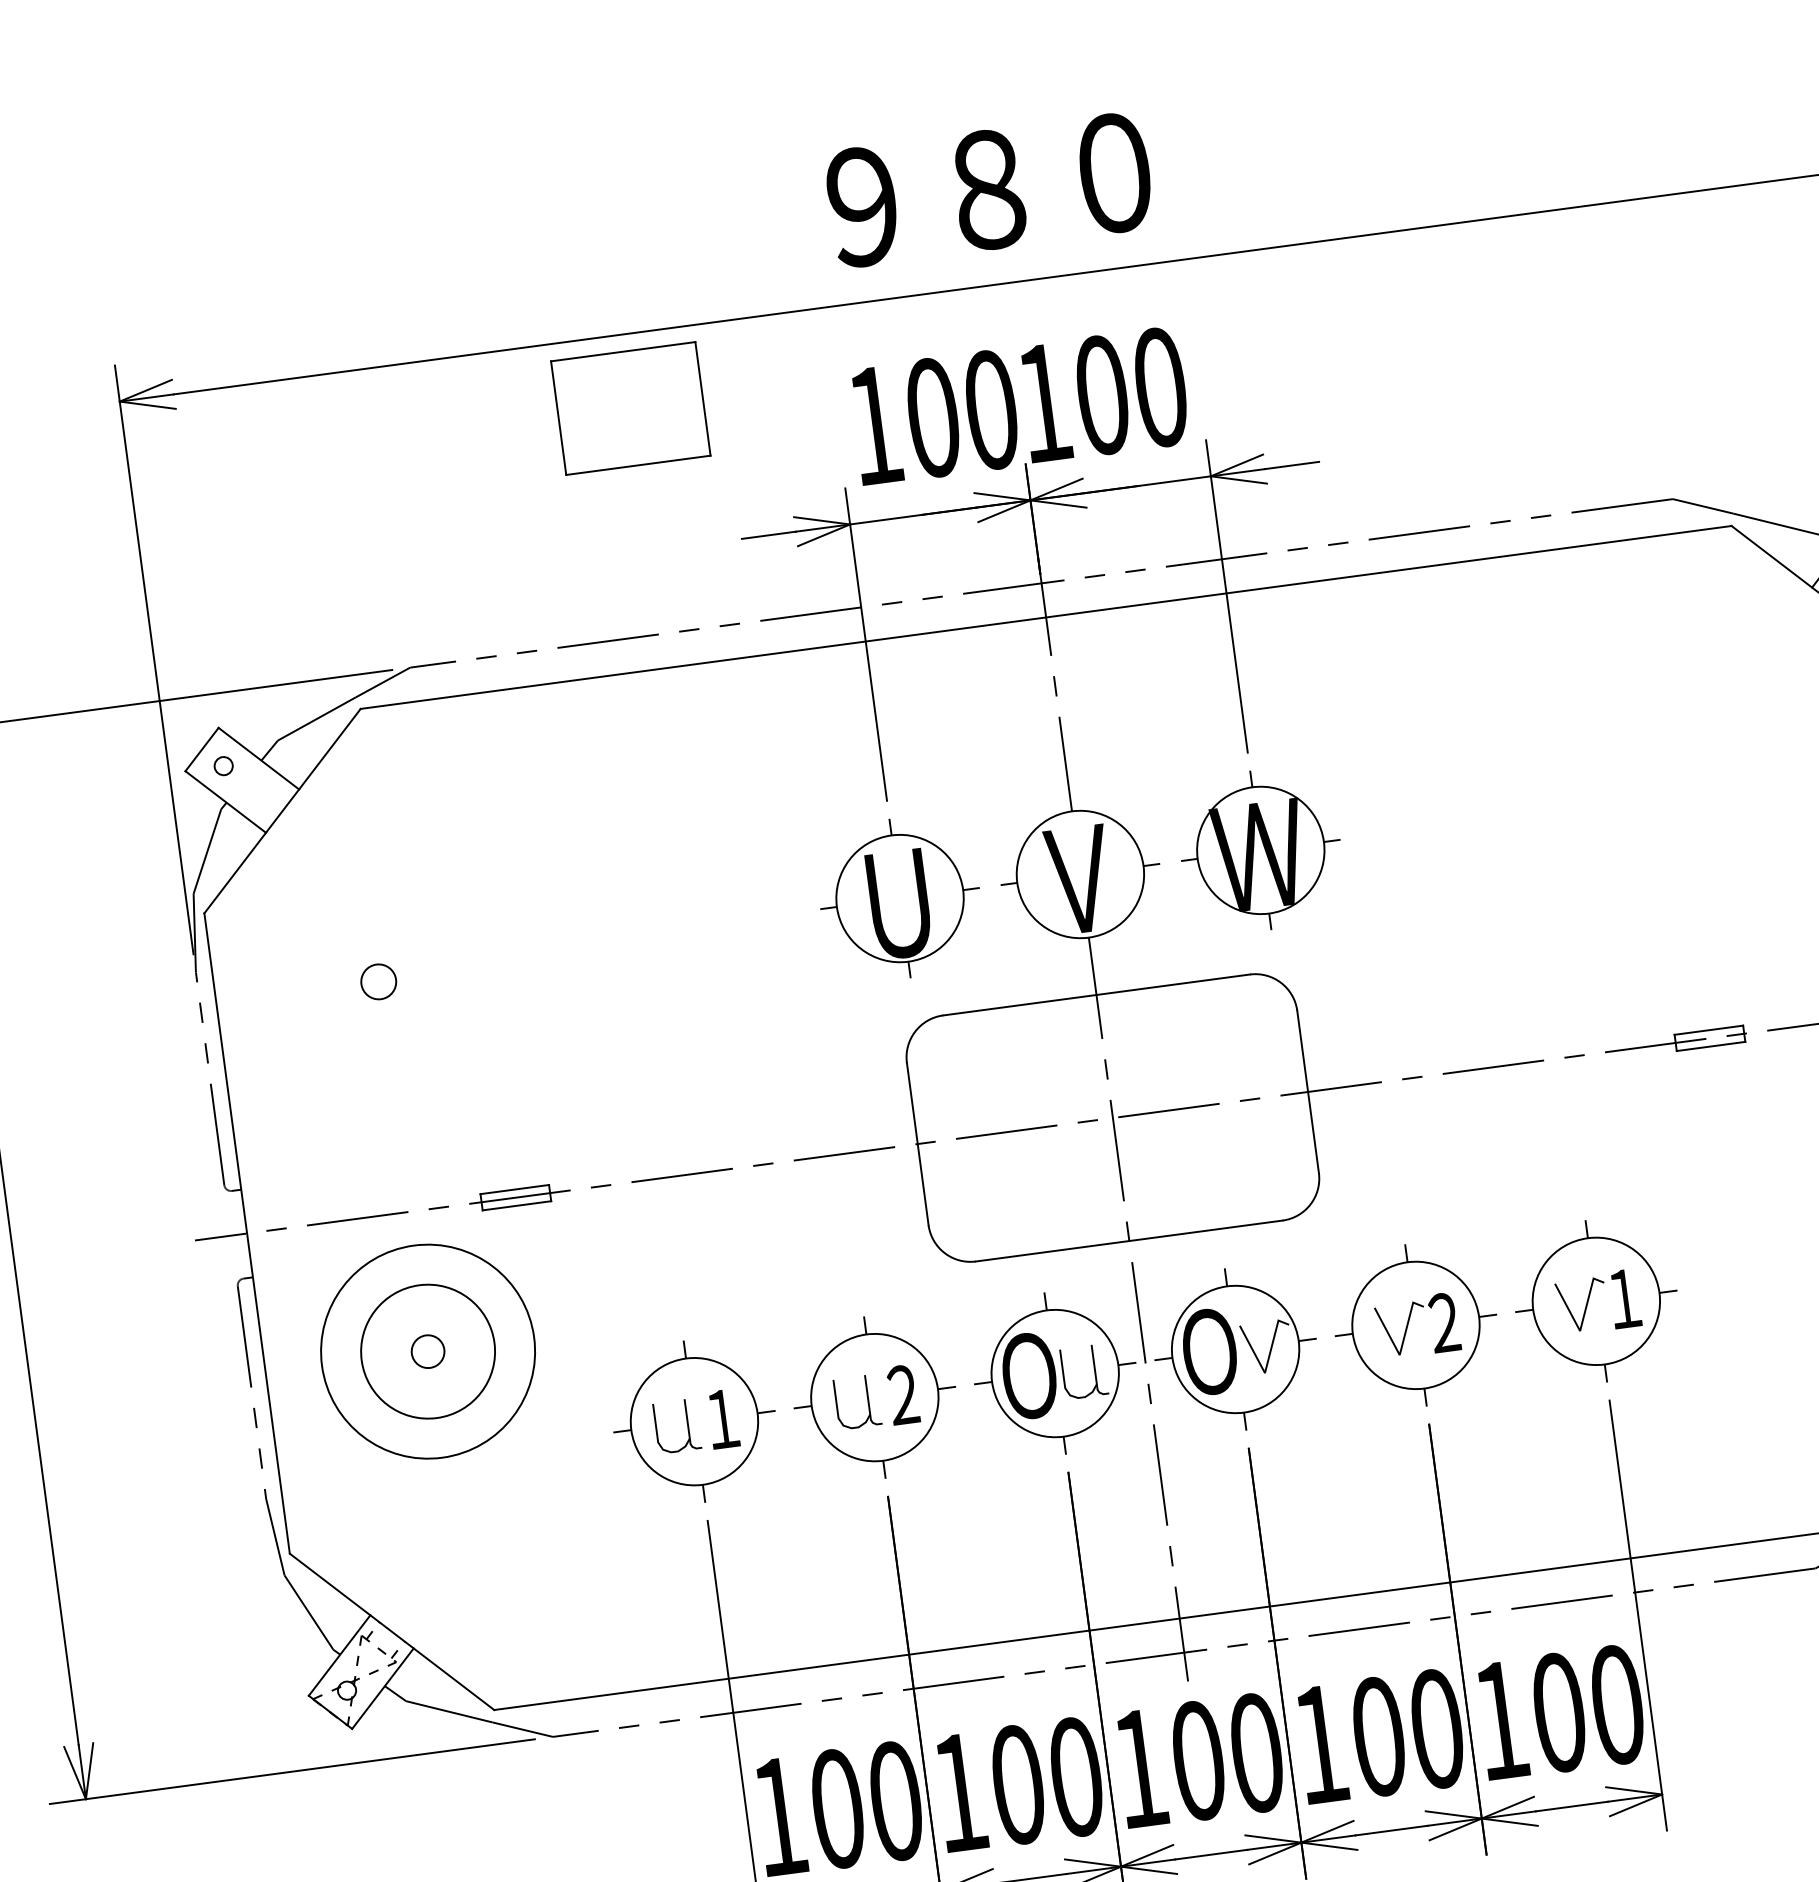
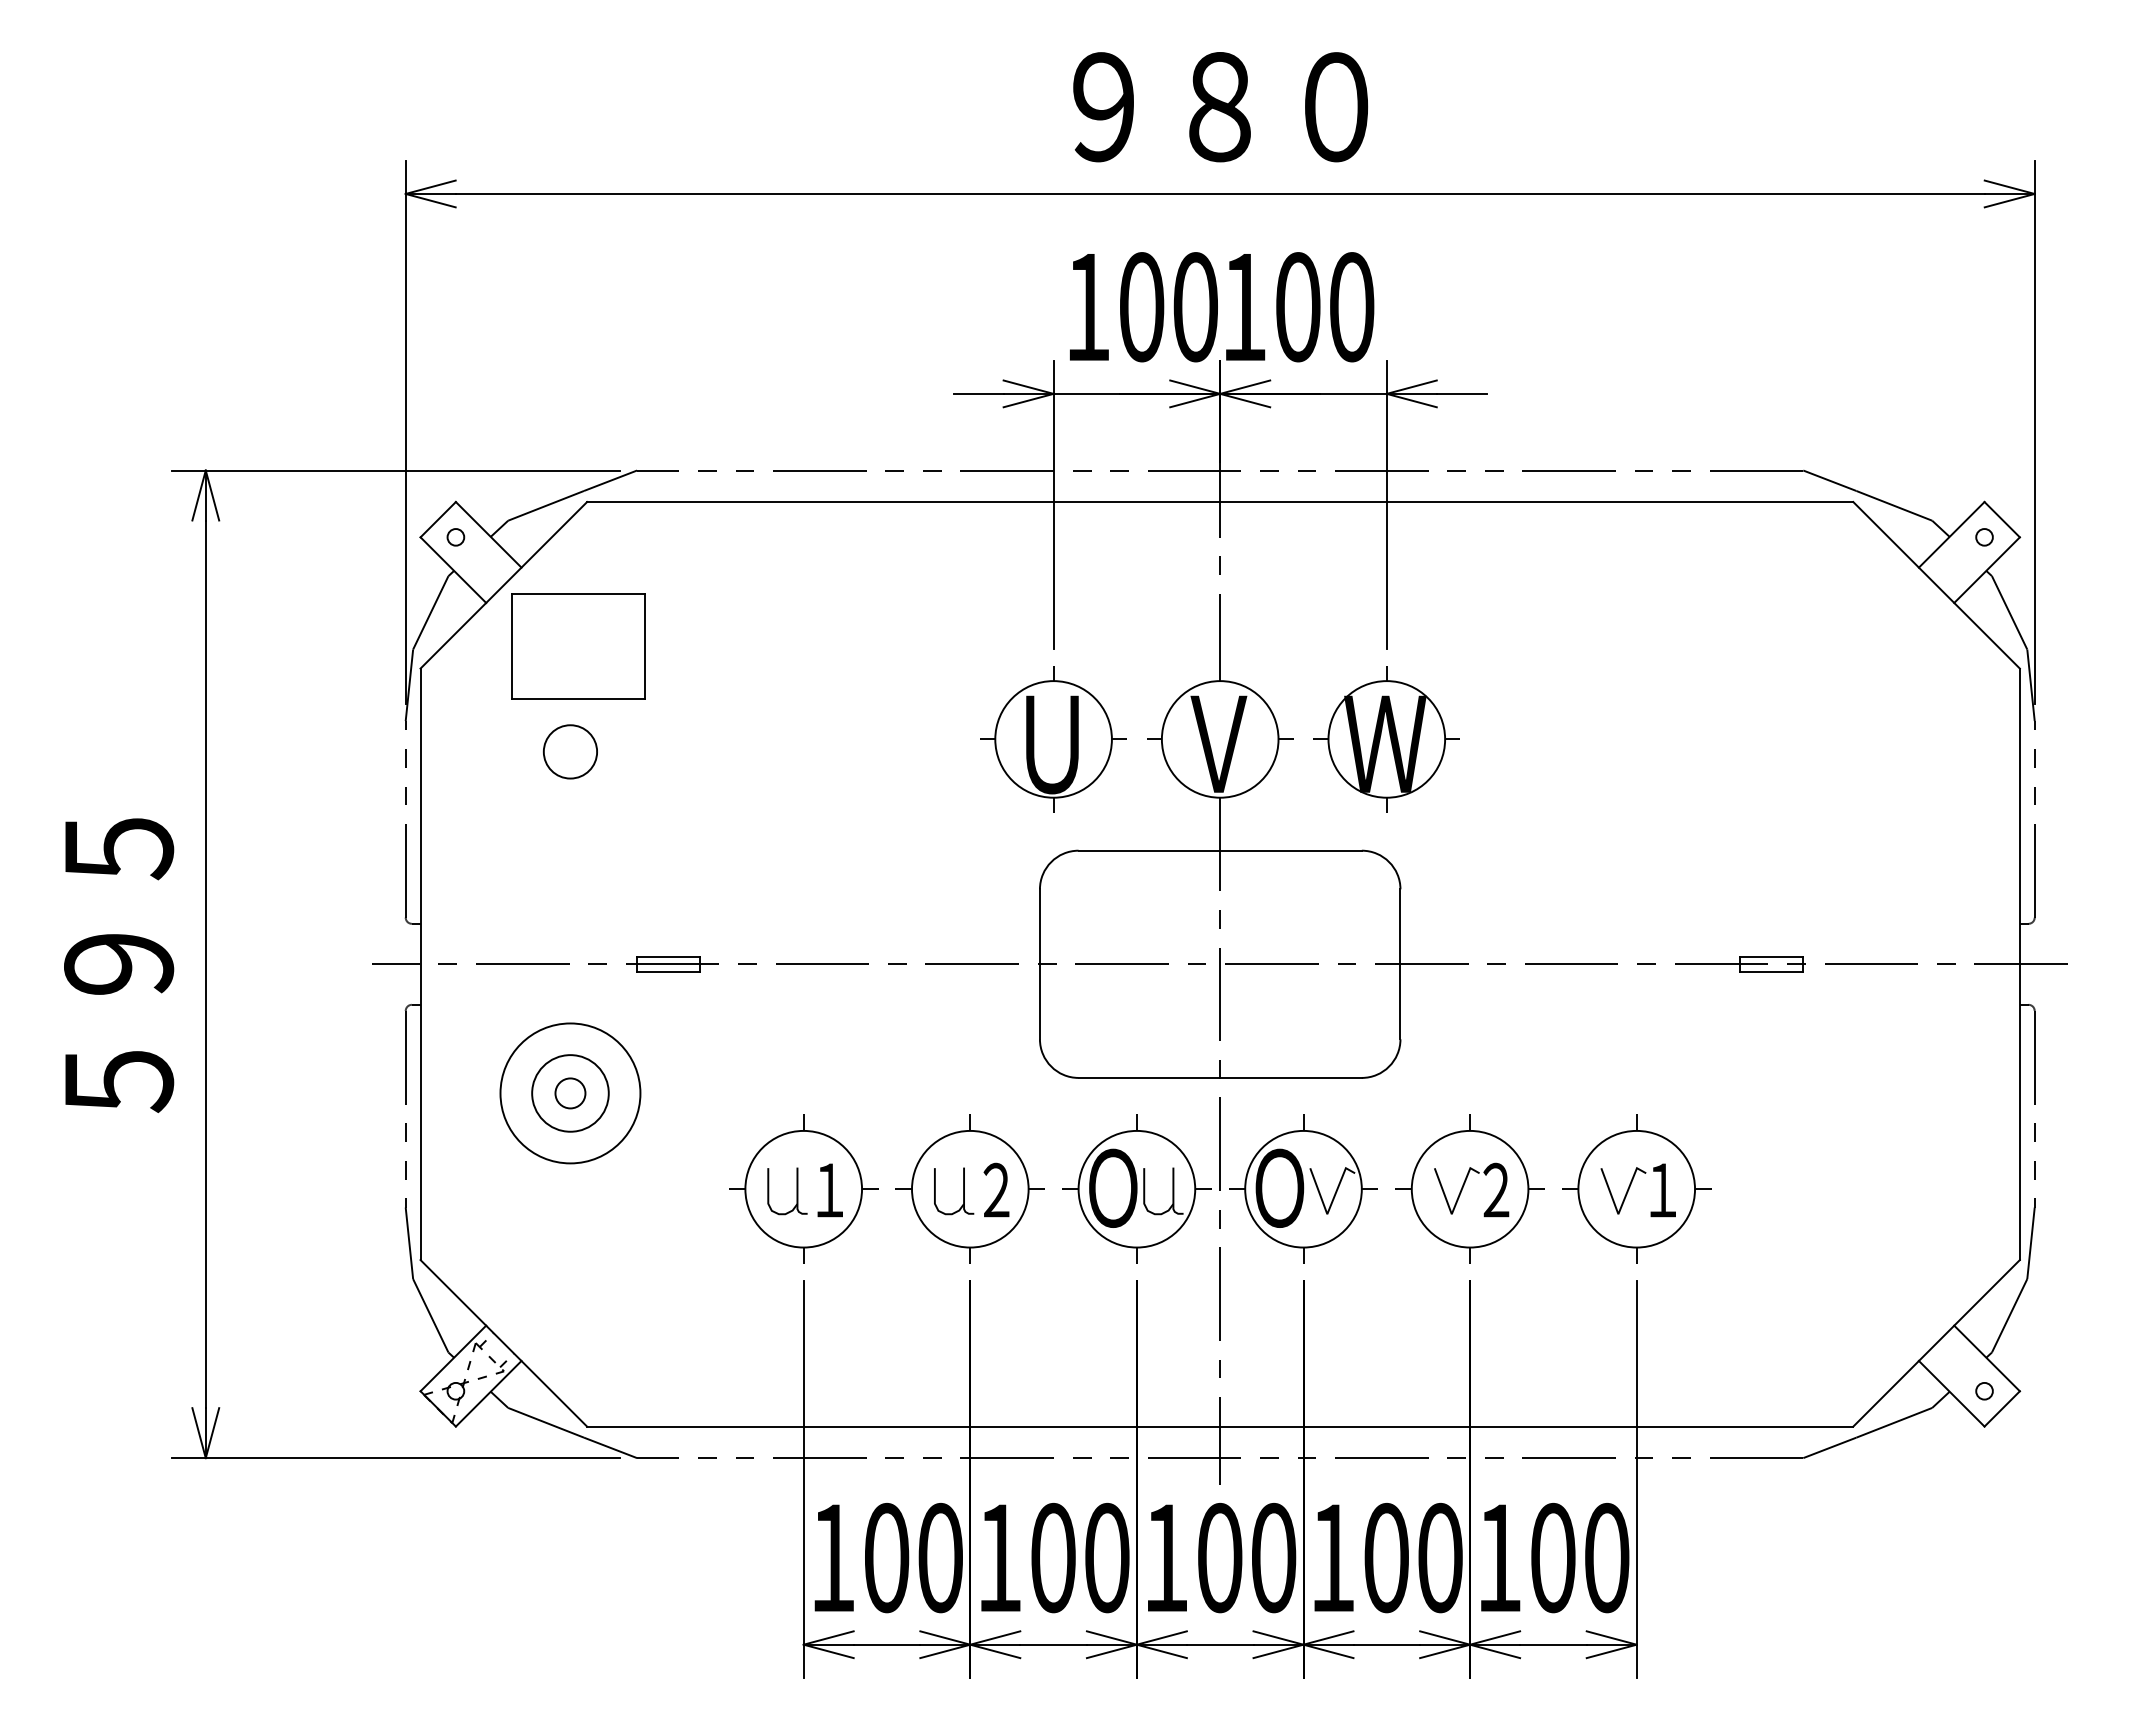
part: (630, 408) -> (578, 646), moved
circle: (378, 981) -> (570, 751), size x1.67
circle: (428, 1351) -> (570, 1093), size x0.62
circle: (428, 1351) -> (570, 1093), size x0.71

